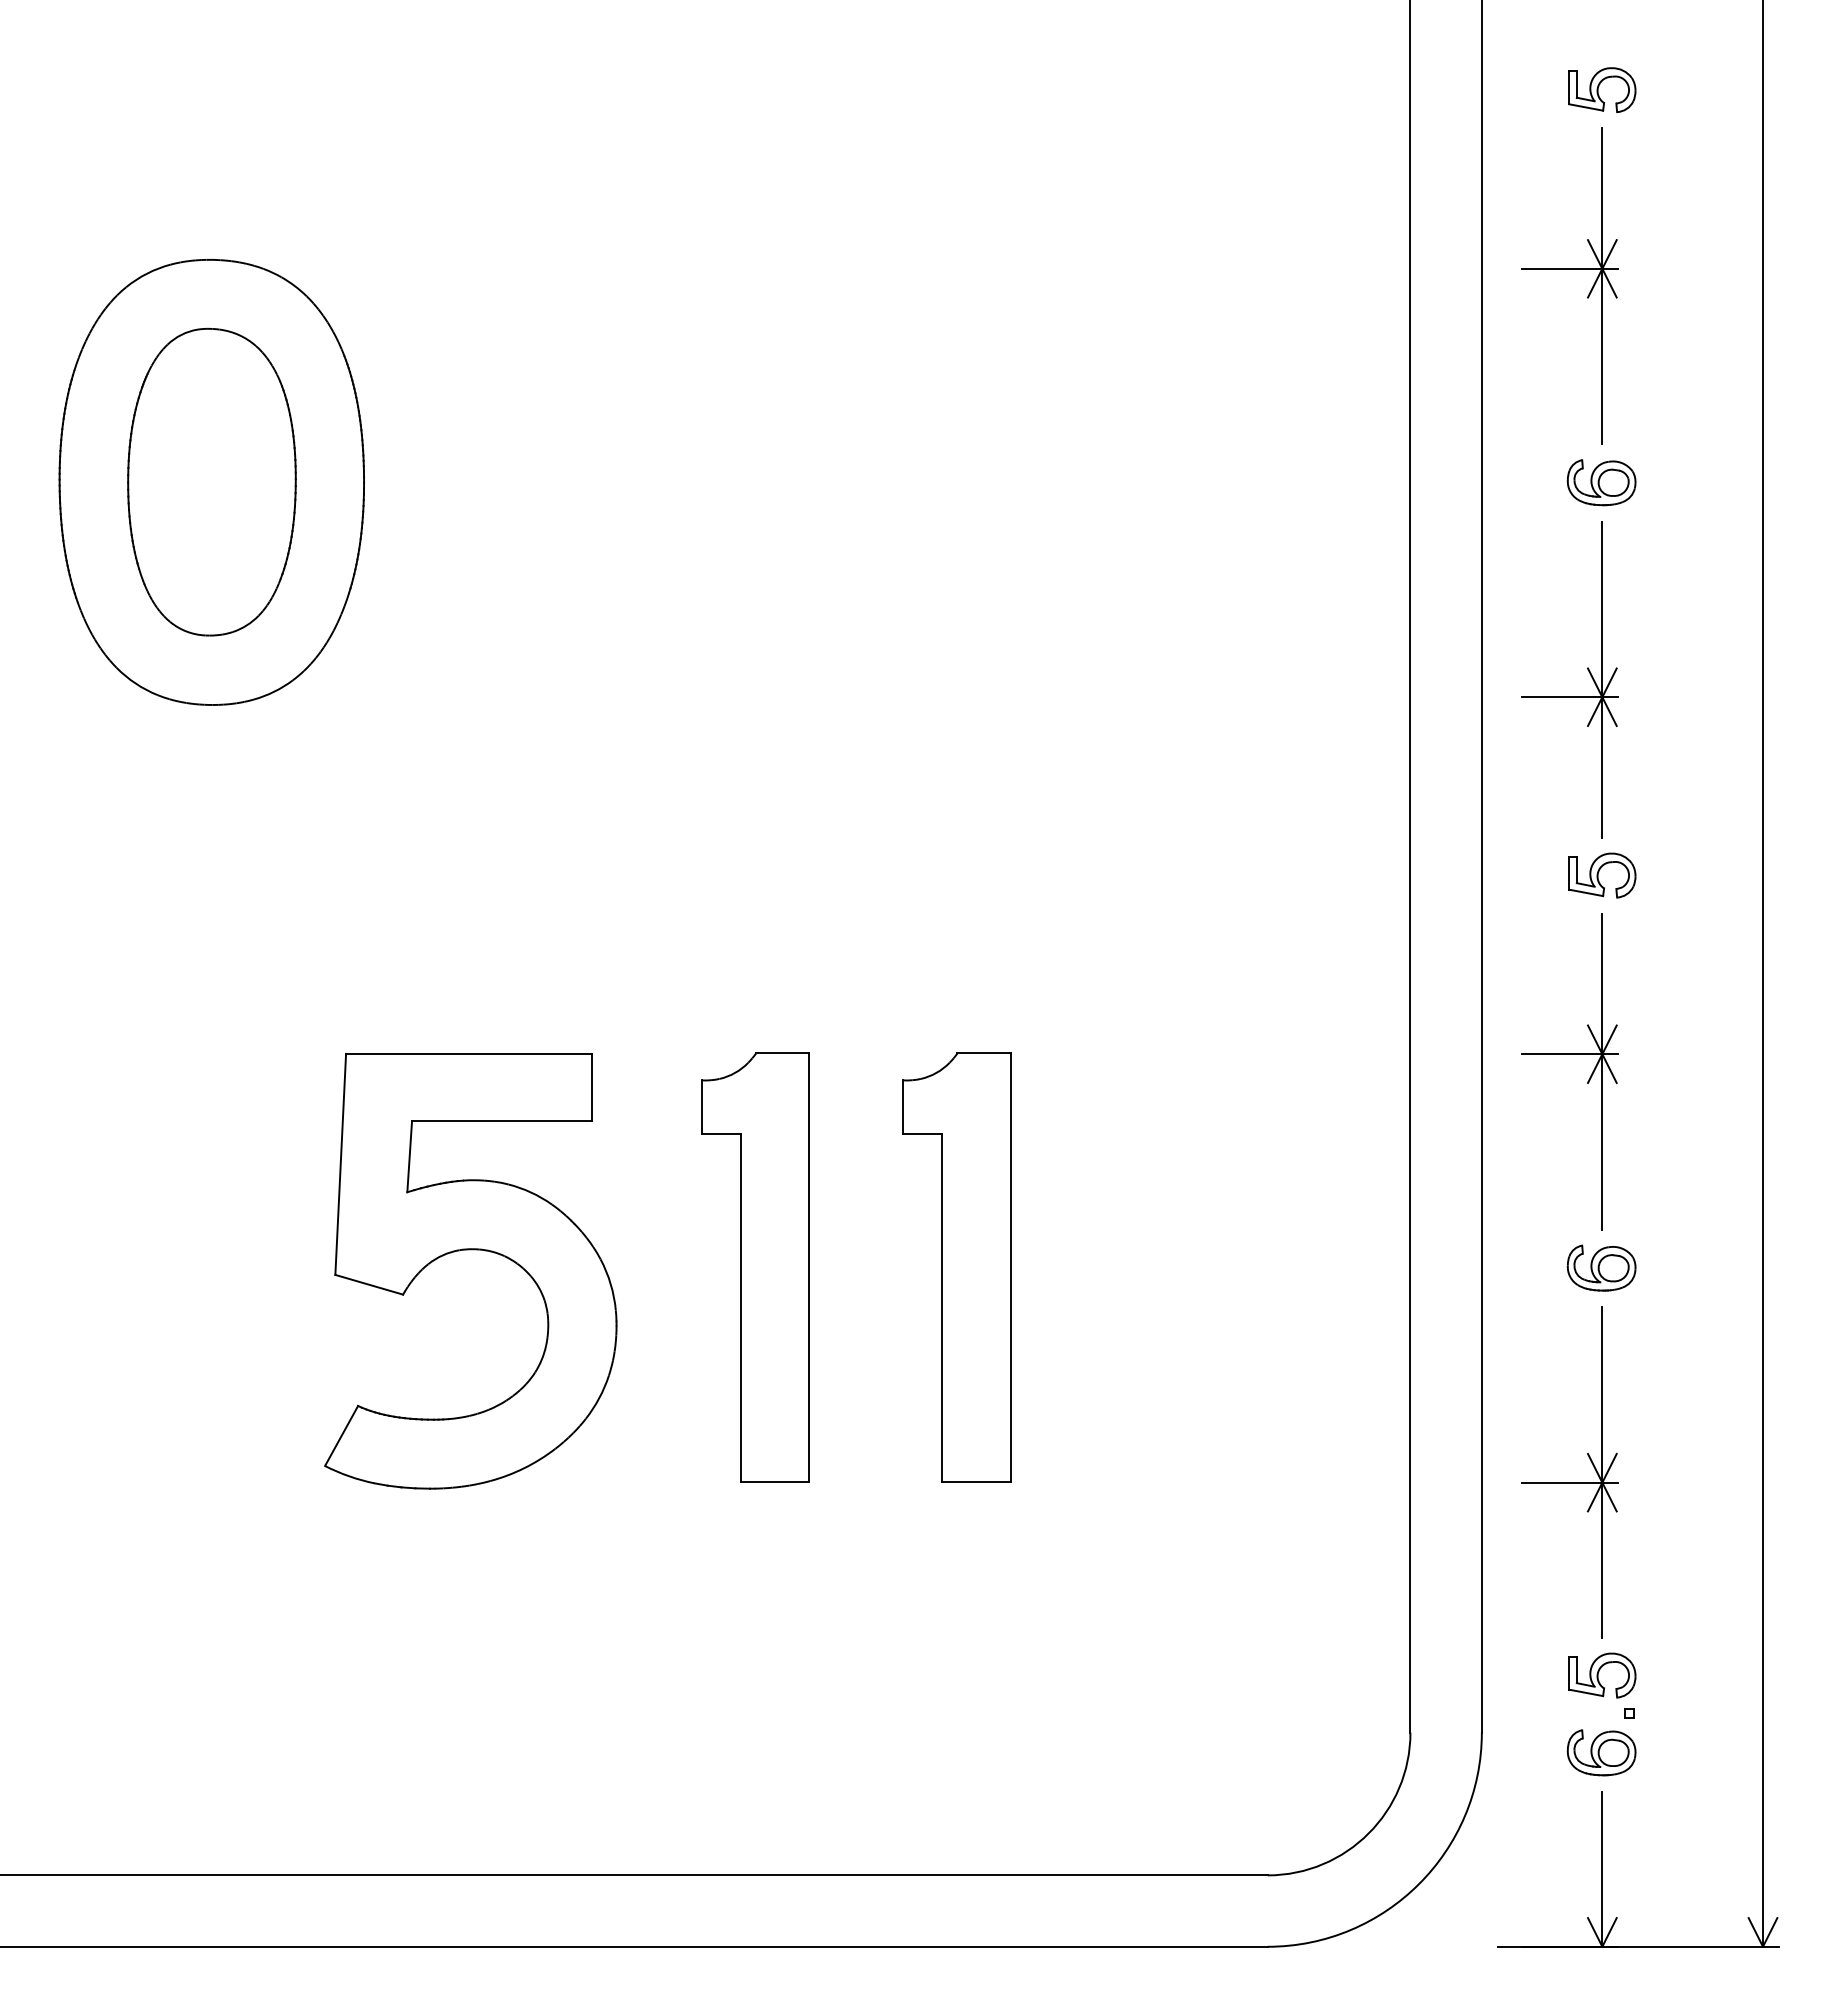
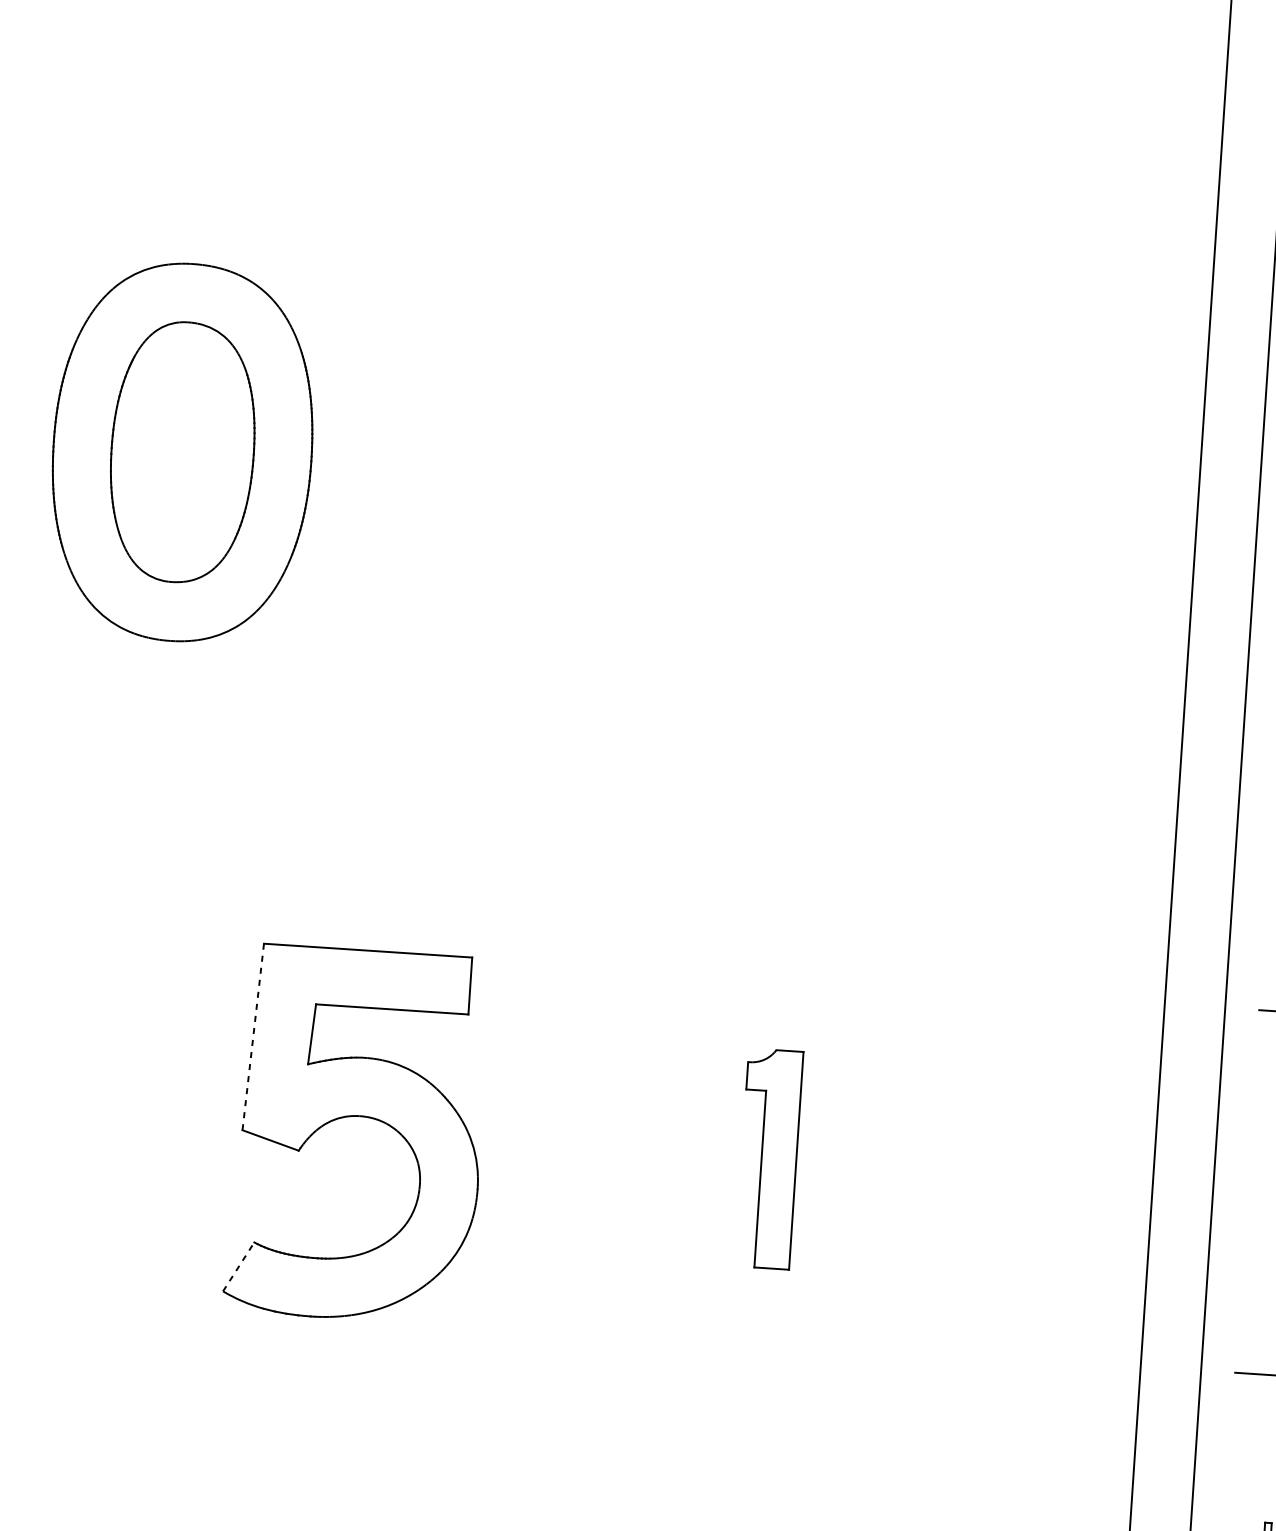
line: (340, 1164) -> (253, 1037), solid -> dashed
part: (755, 1267) -> (598, 1147), removed
part: (956, 1267) -> (768, 1158), size x0.6
line: (341, 1435) -> (238, 1266), solid -> dashed

